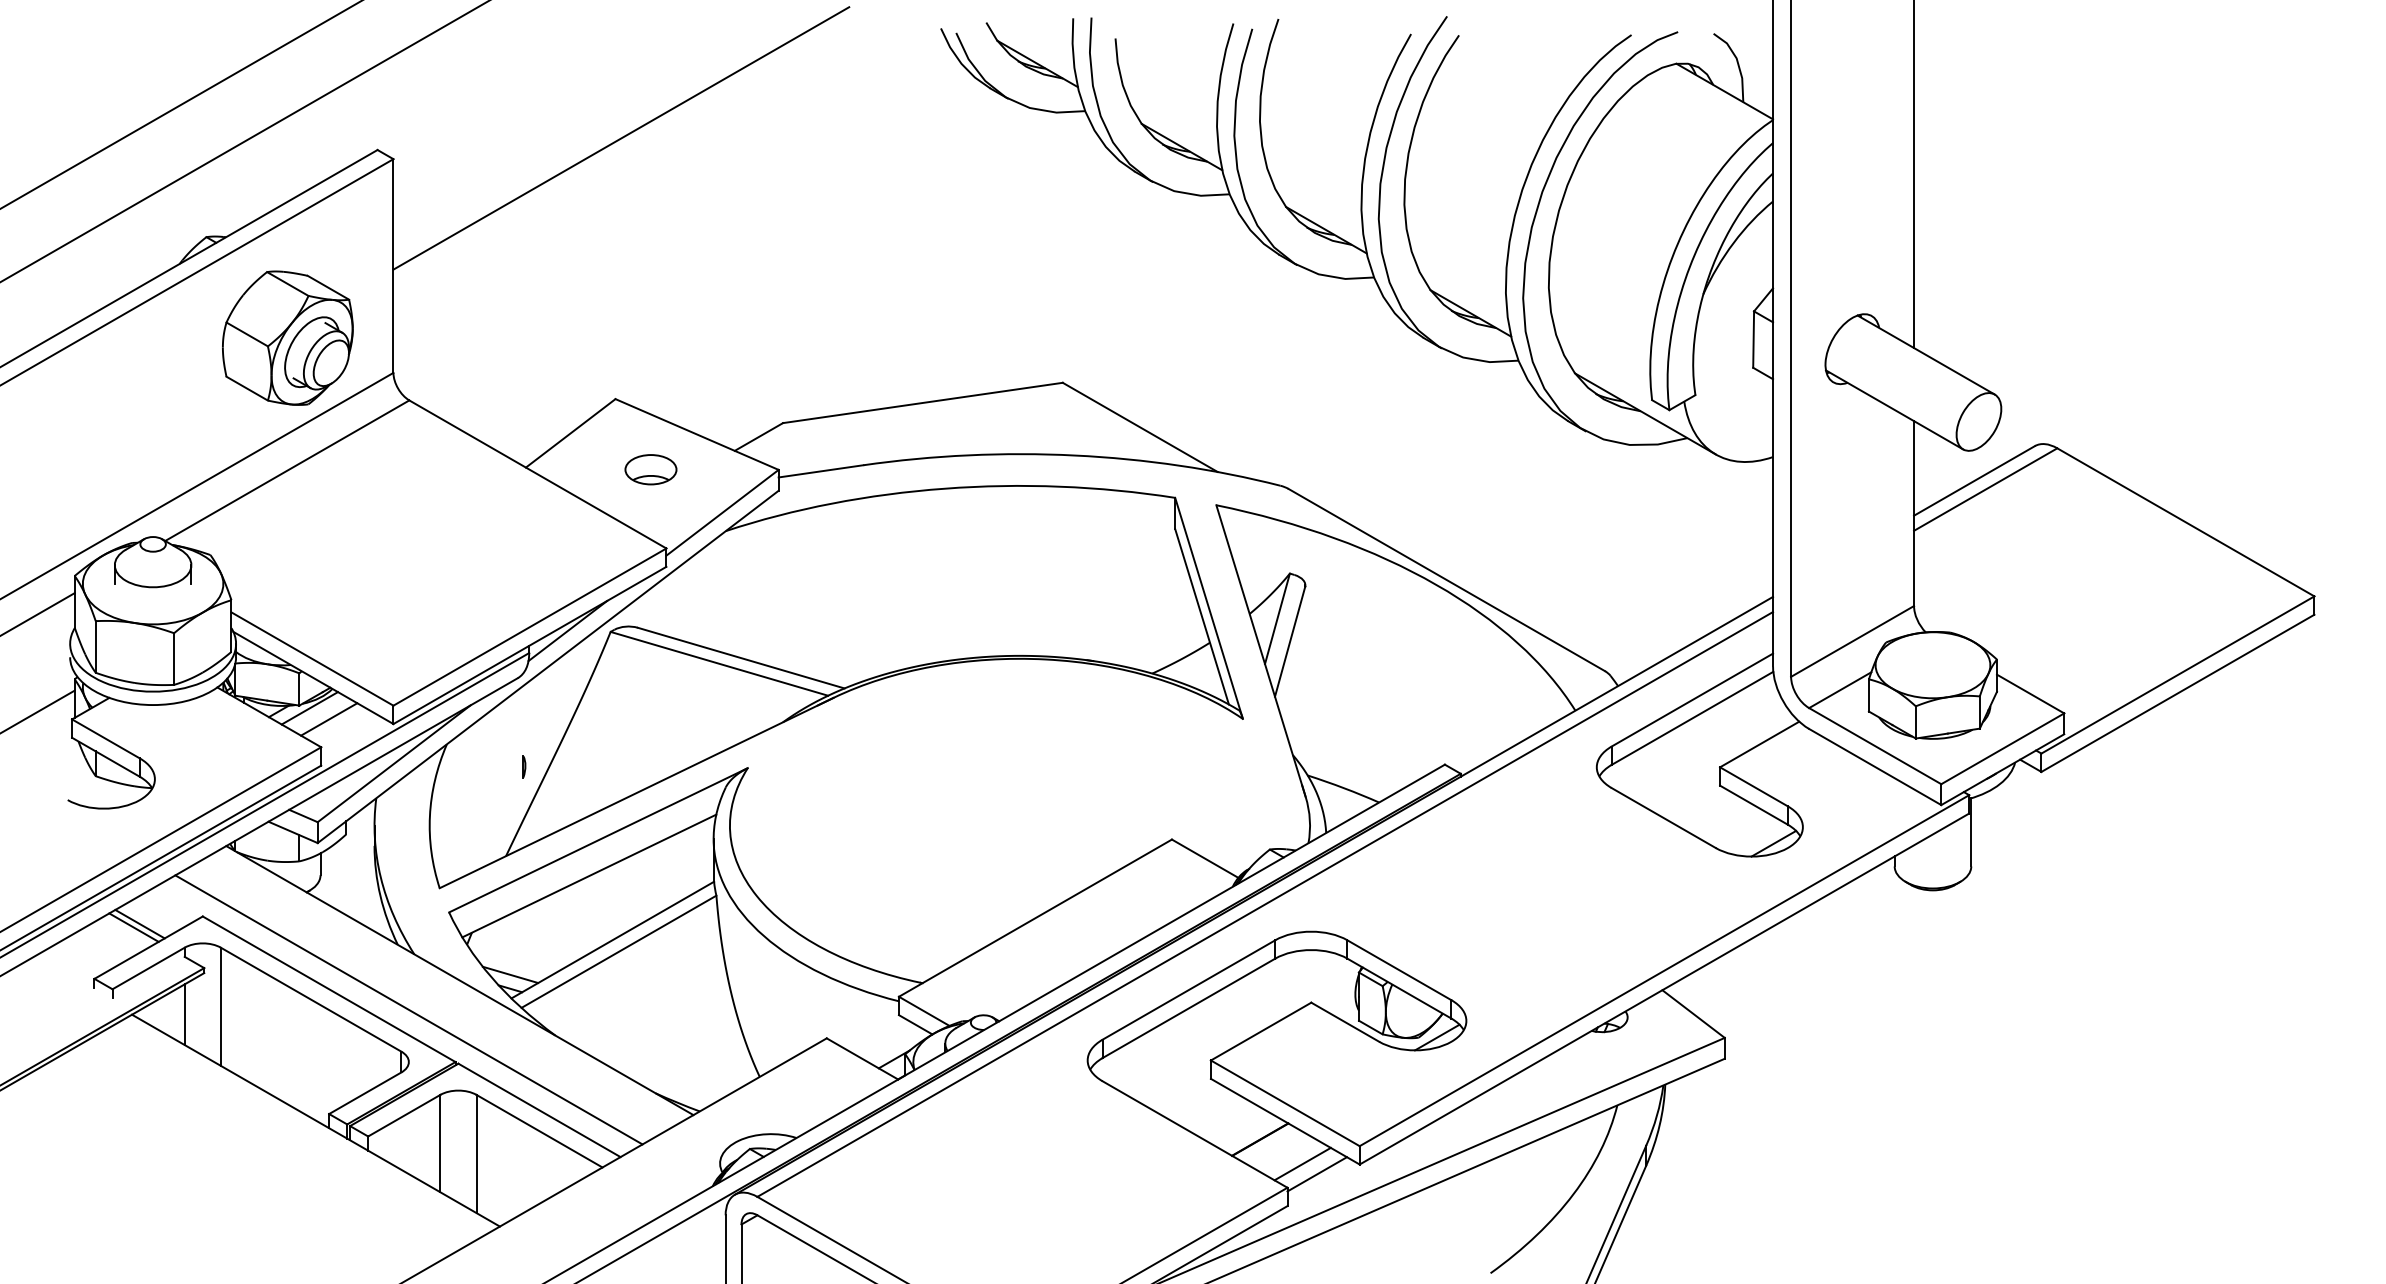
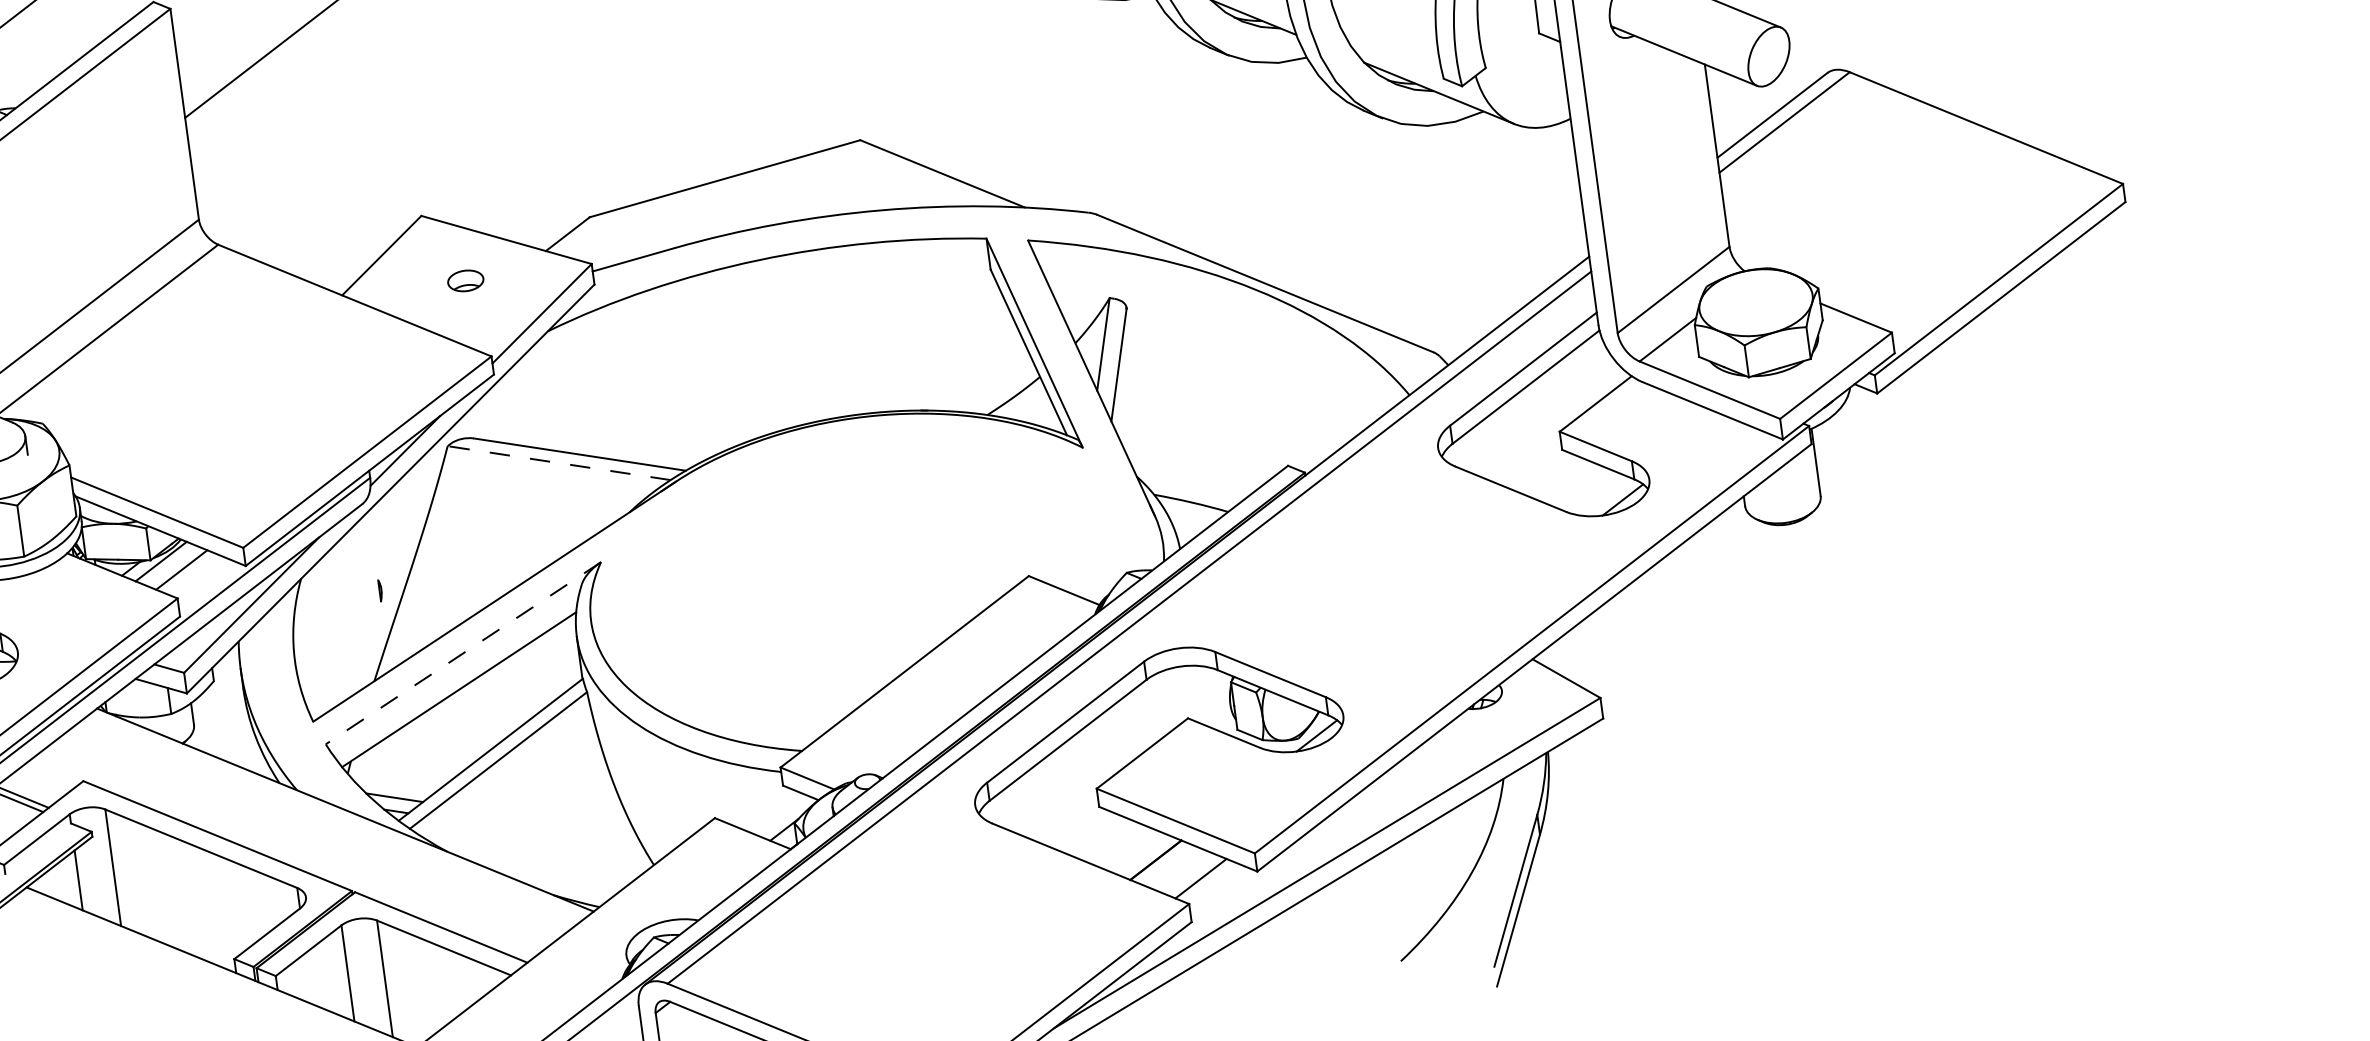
part: (287, 337) -> (89, 198), removed
part: (650, 469) -> (465, 280), size x0.7
line: (718, 663) -> (558, 462), solid -> dashed
line: (598, 840) -> (463, 653), solid -> dashed
line: (408, 1009) -> (298, 845), removed
line: (1316, 1174) -> (1216, 887), removed

